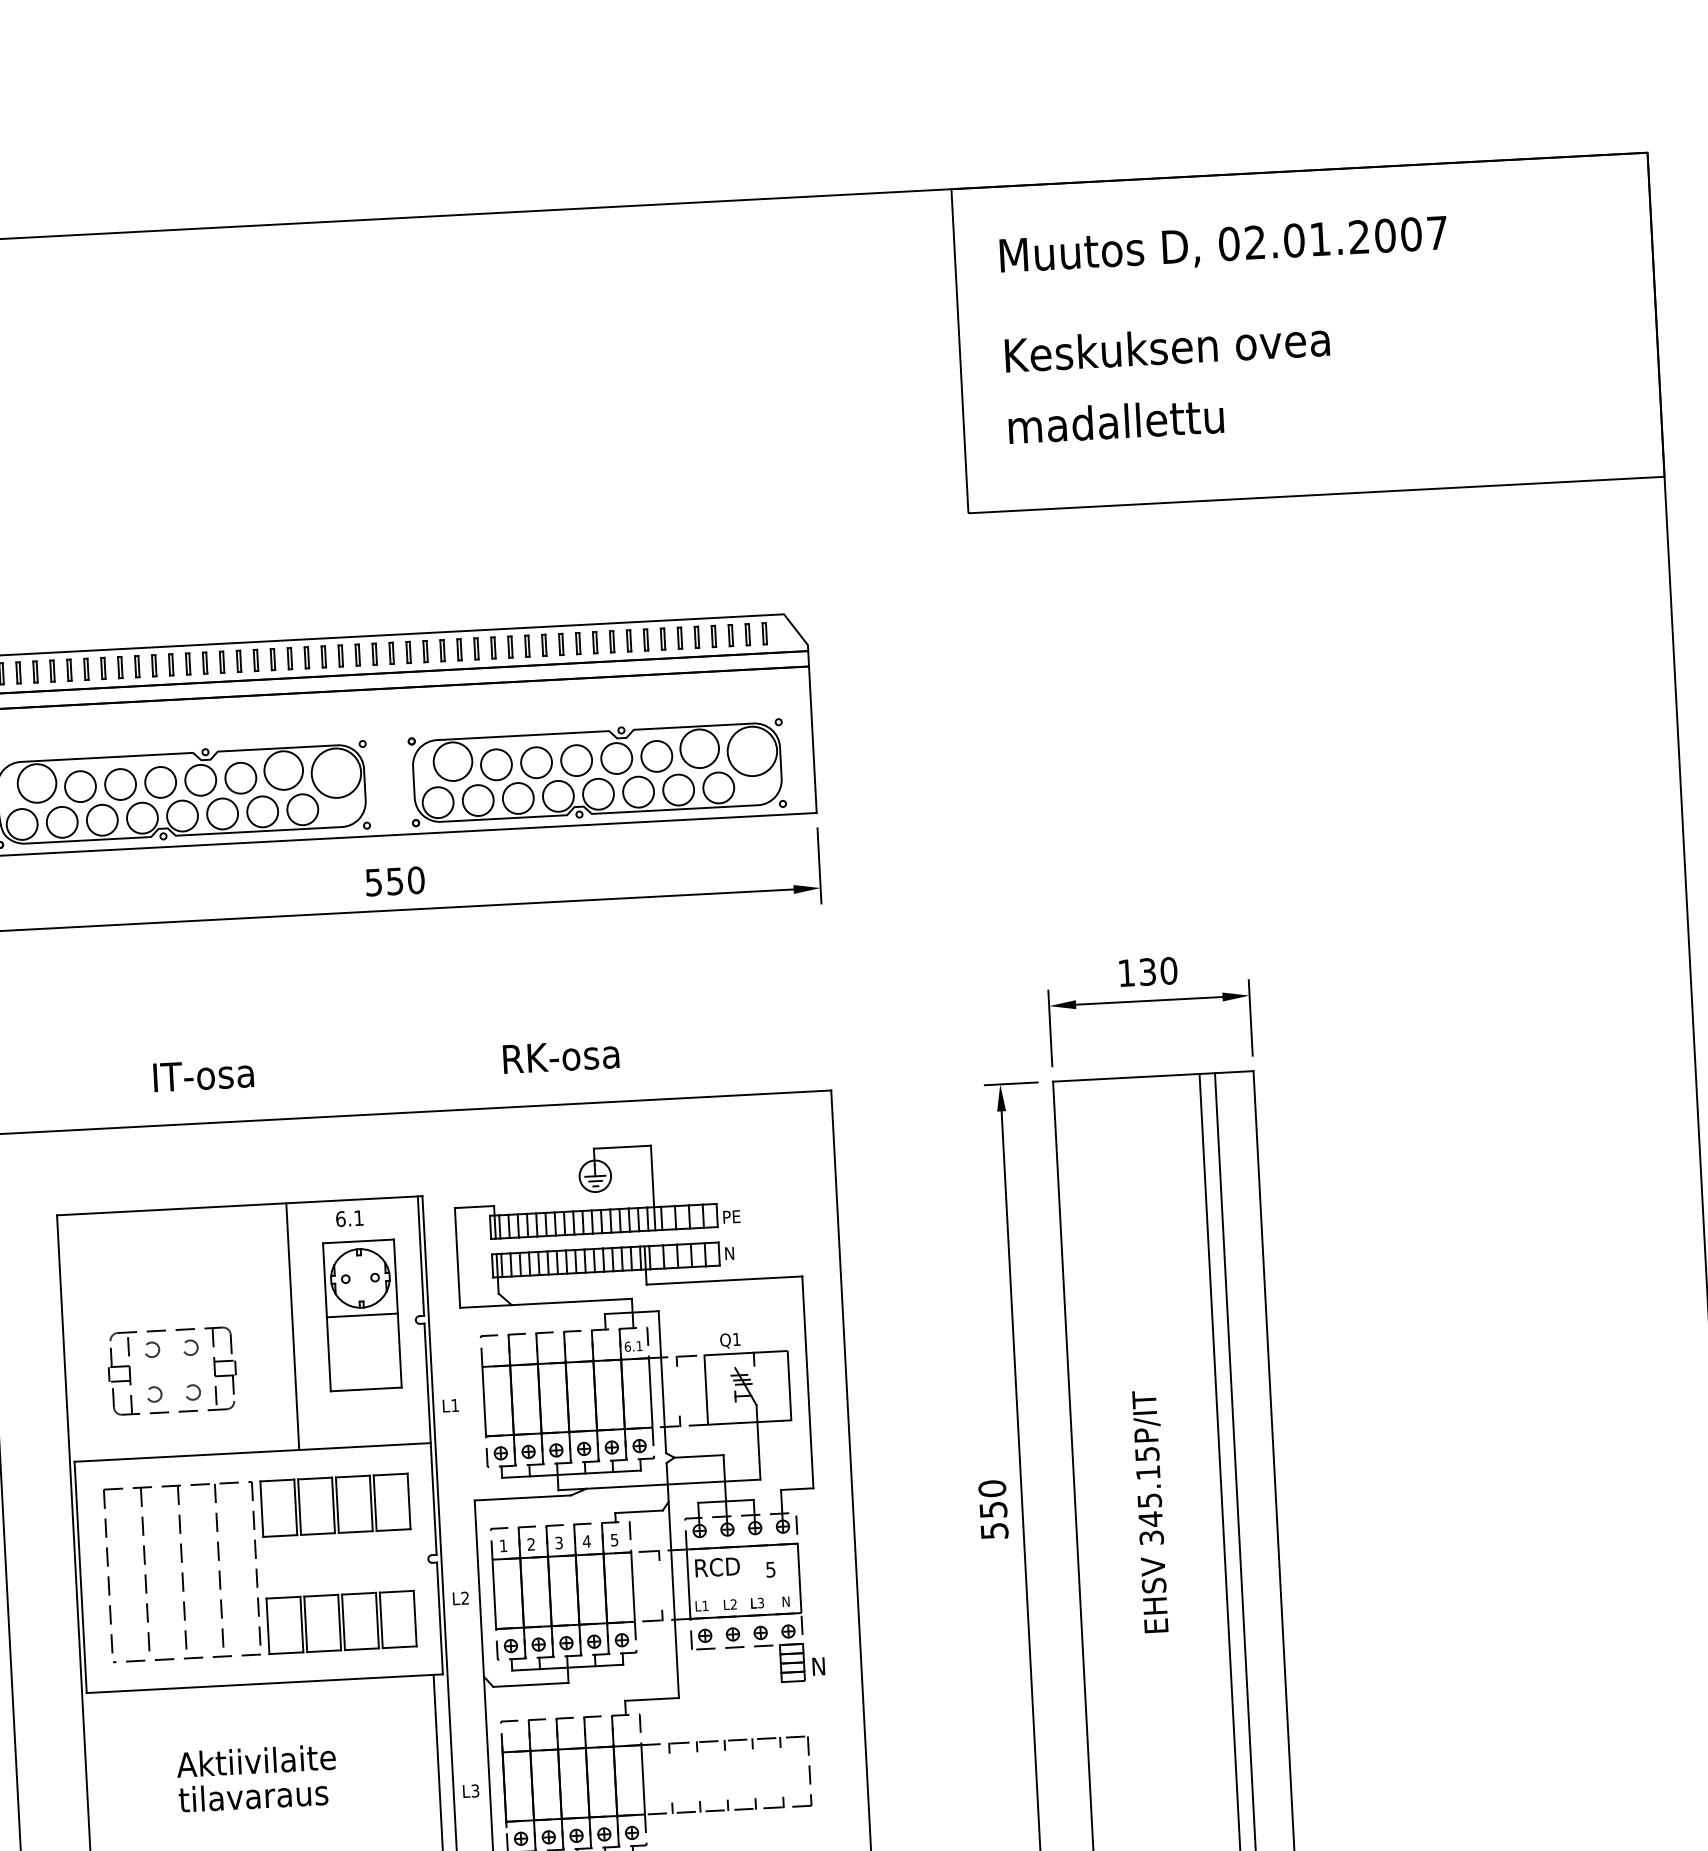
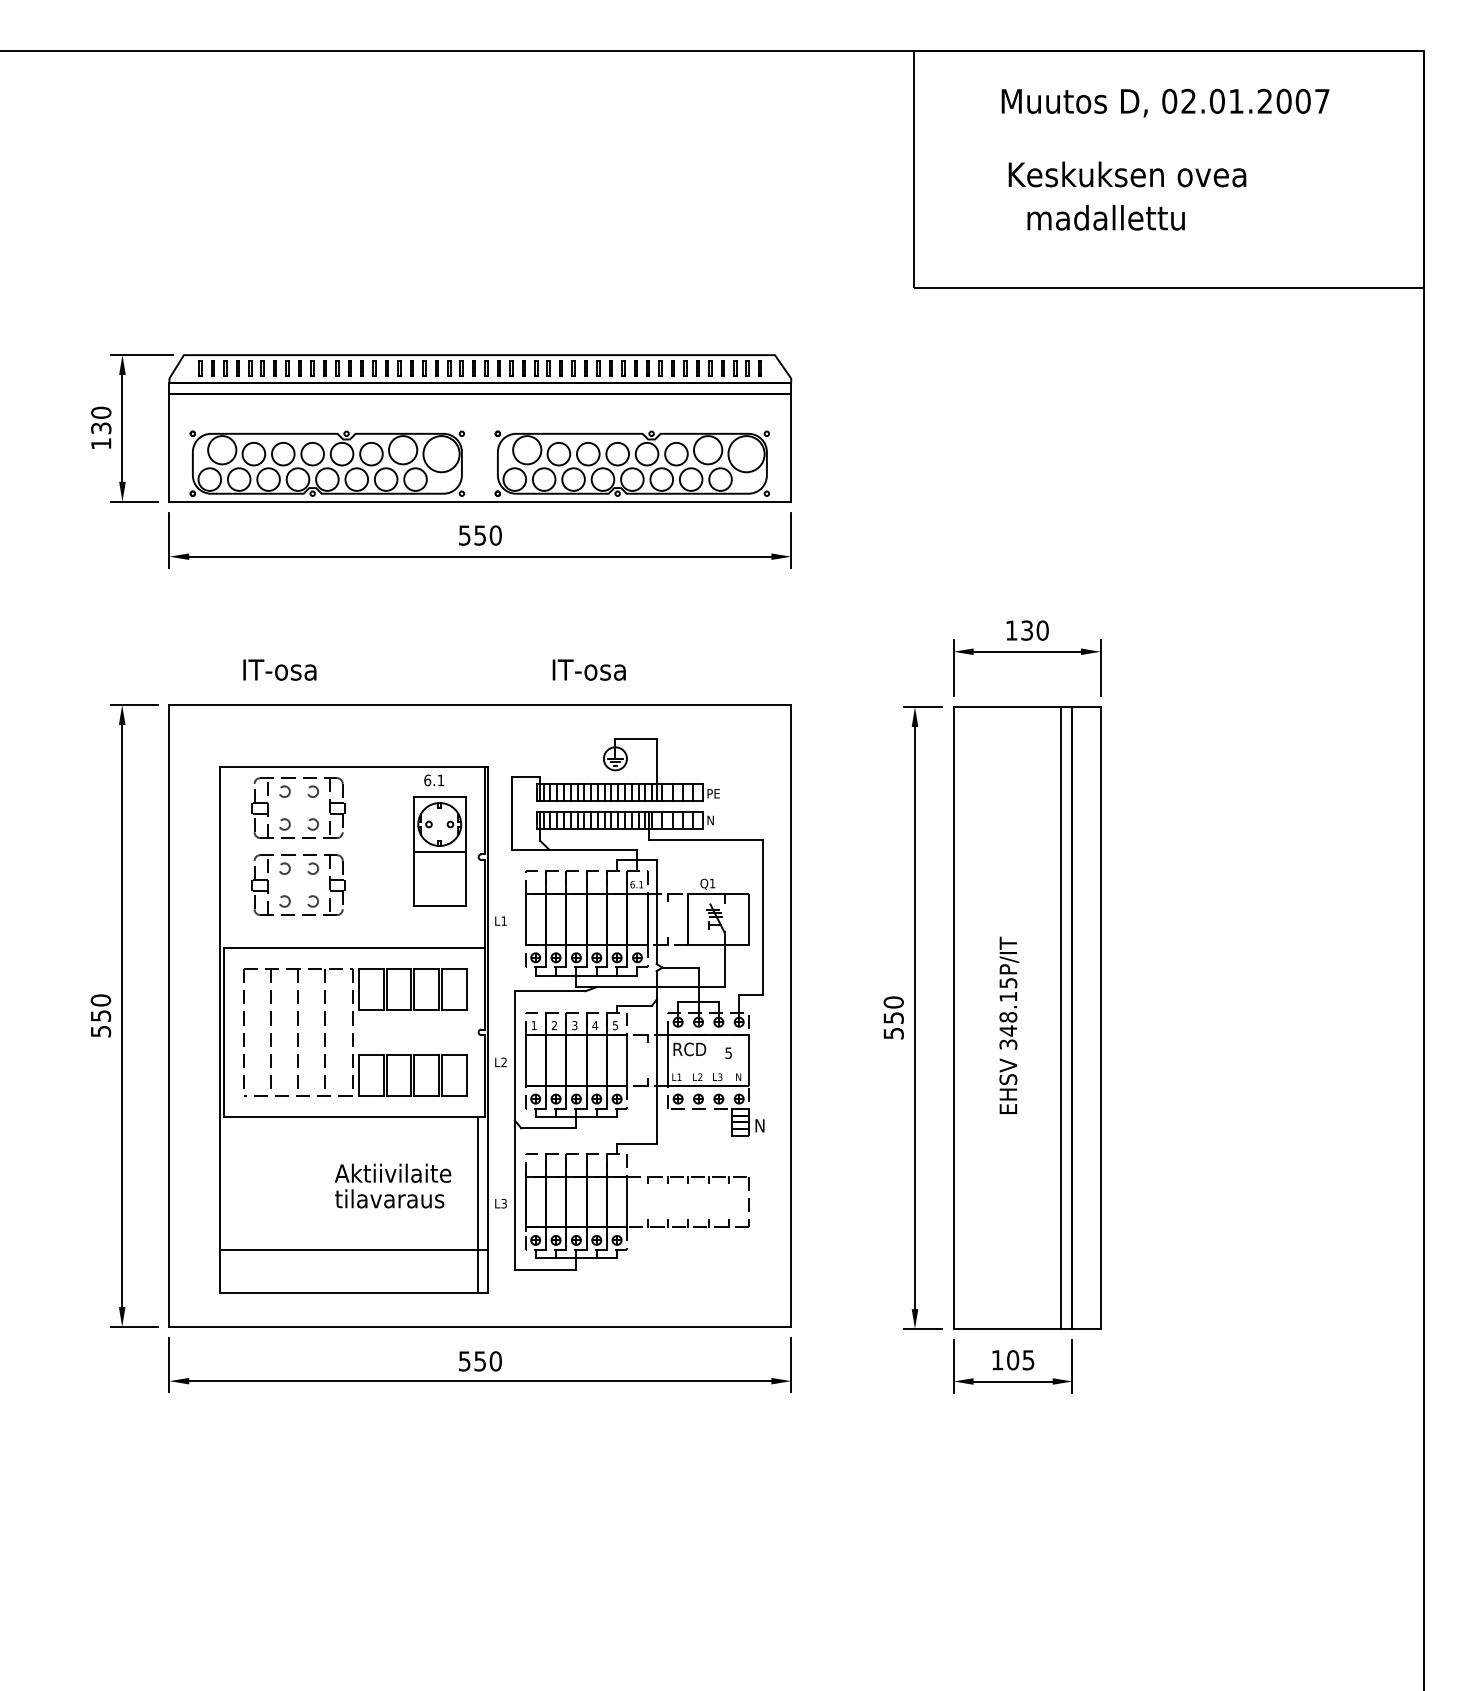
text: (1223, 245) -> (1165, 102), moved
text: (1167, 347) -> (1127, 174), moved
text: (1115, 421) -> (1105, 217), moved
text: (563, 1055) -> (596, 669), RK-osa -> IT-osa
text: (203, 1074) -> (279, 669), moved
part: (152, 1251) -> (288, 796), added
line: (292, 1325) -> (388, 856), removed
text: (1149, 1500) -> (1008, 1017), 345.15P/IT -> 348.15P/IT
text: (256, 1777) -> (392, 1185), moved

